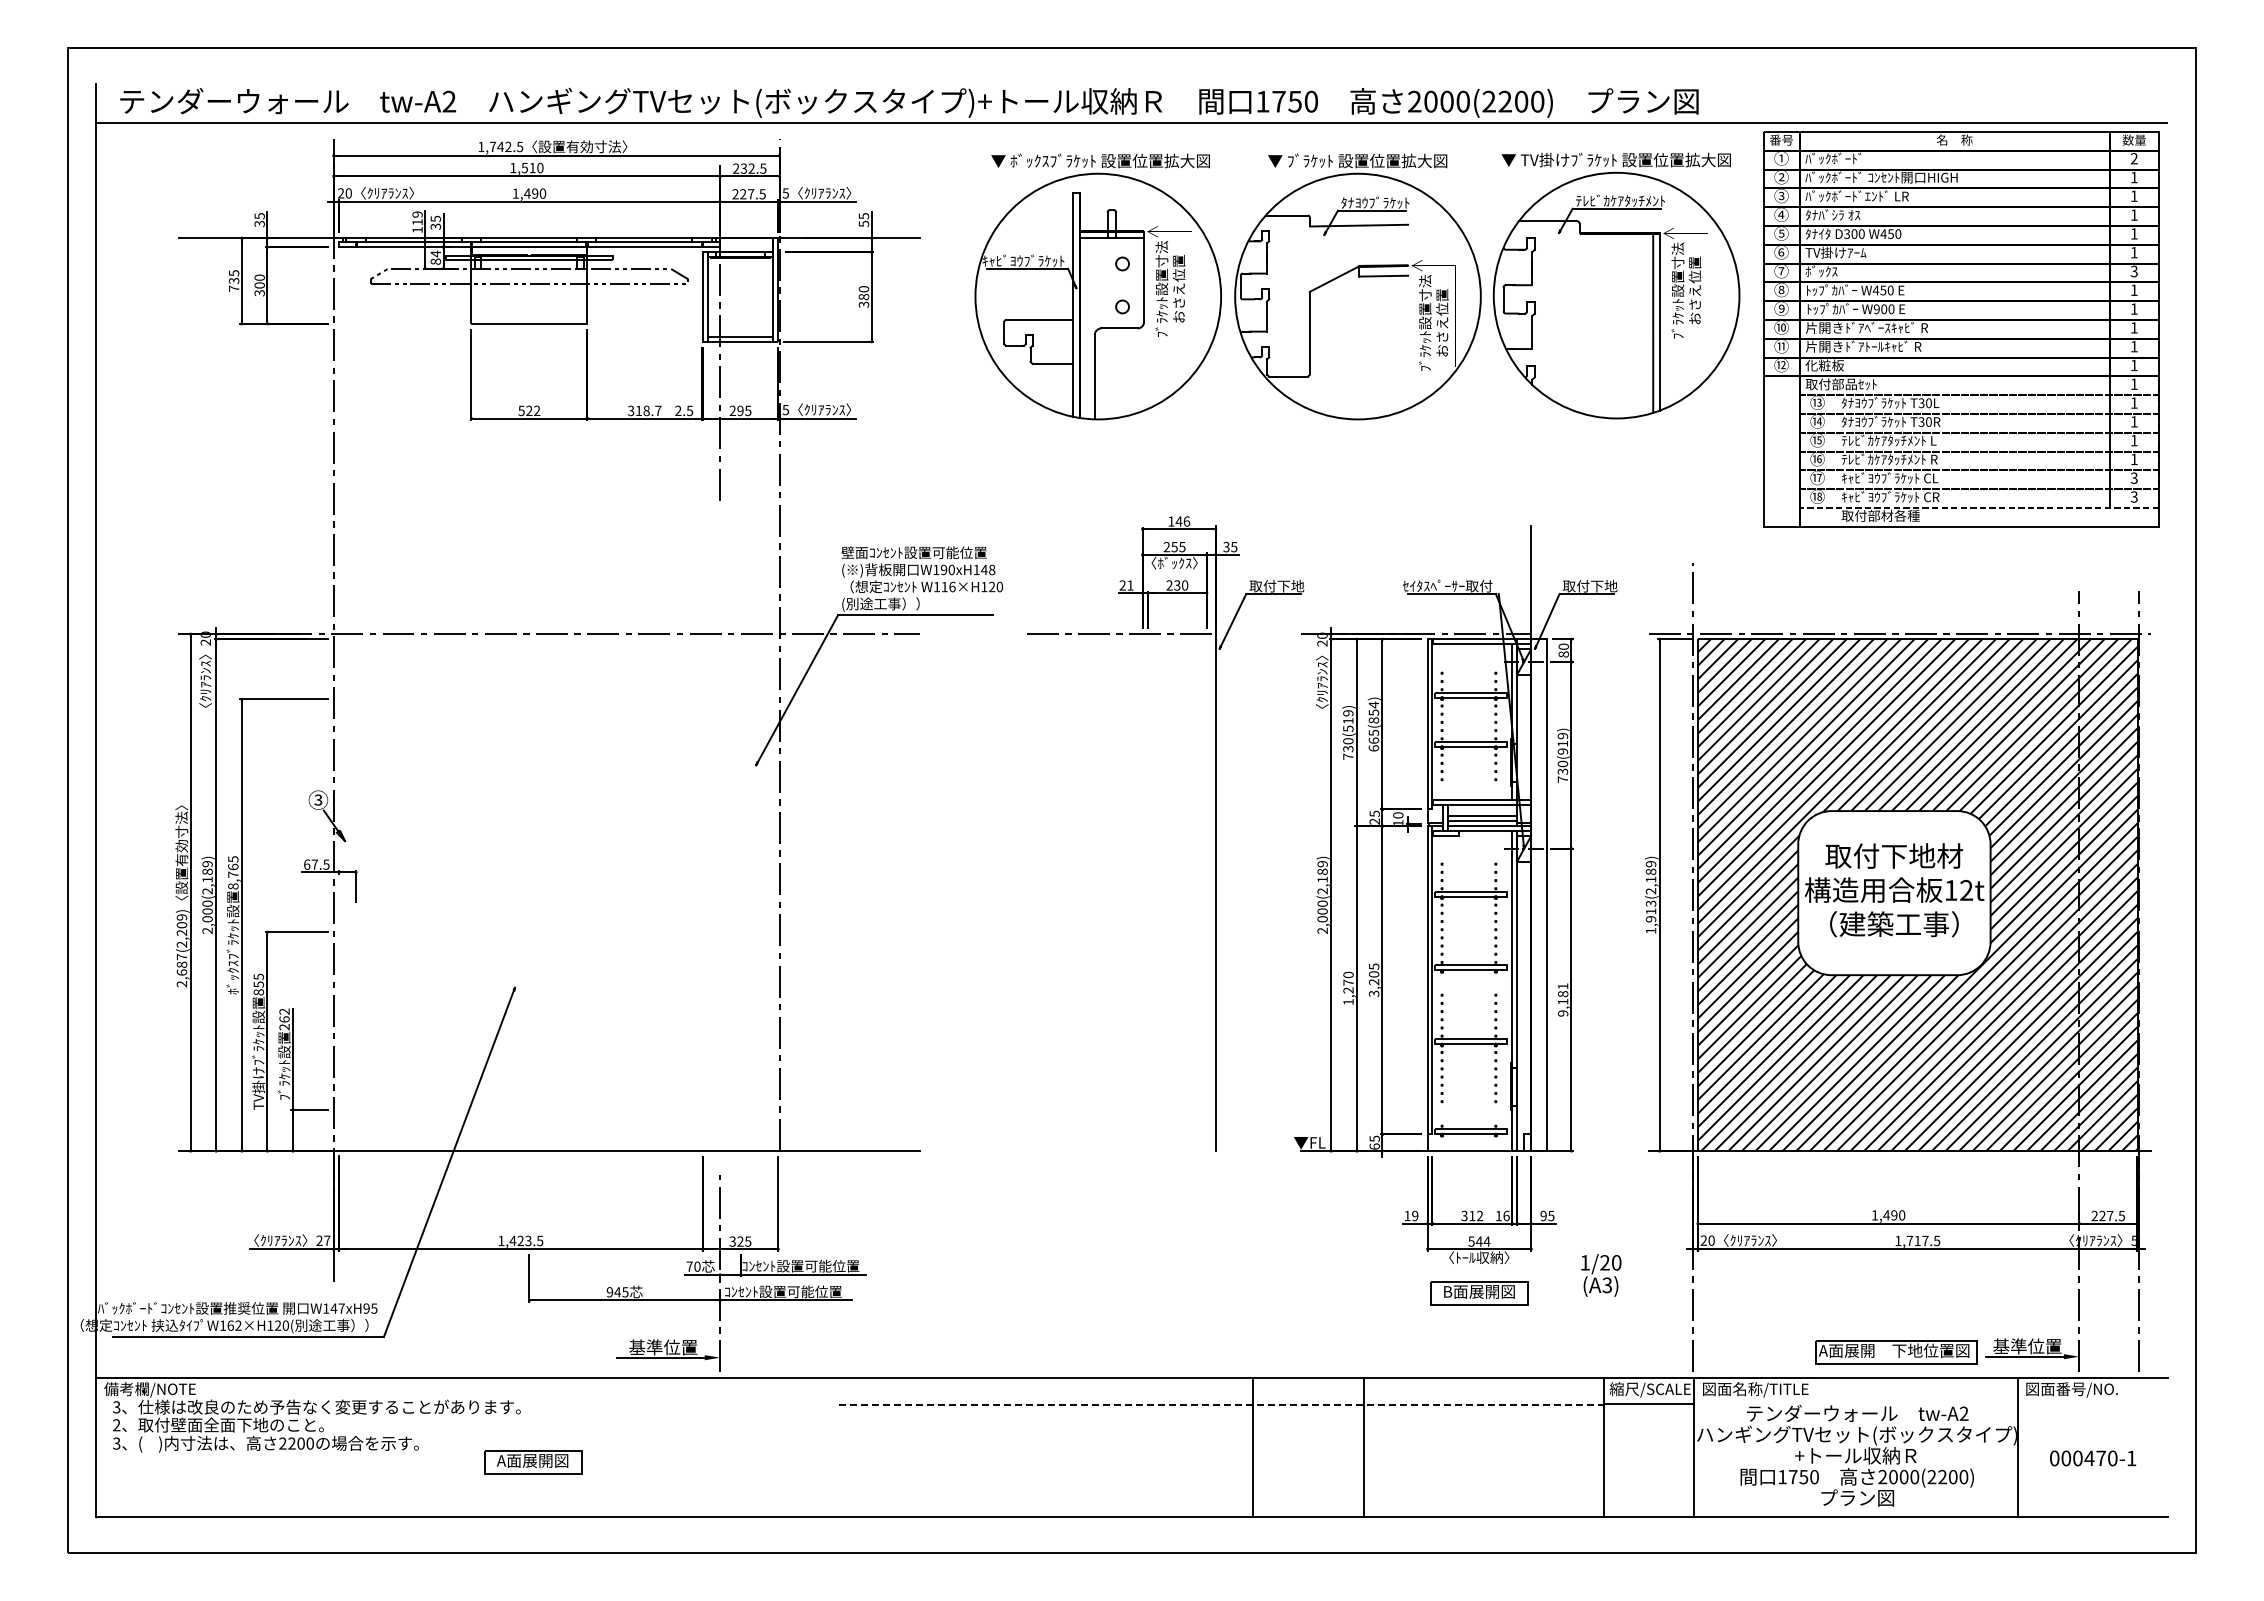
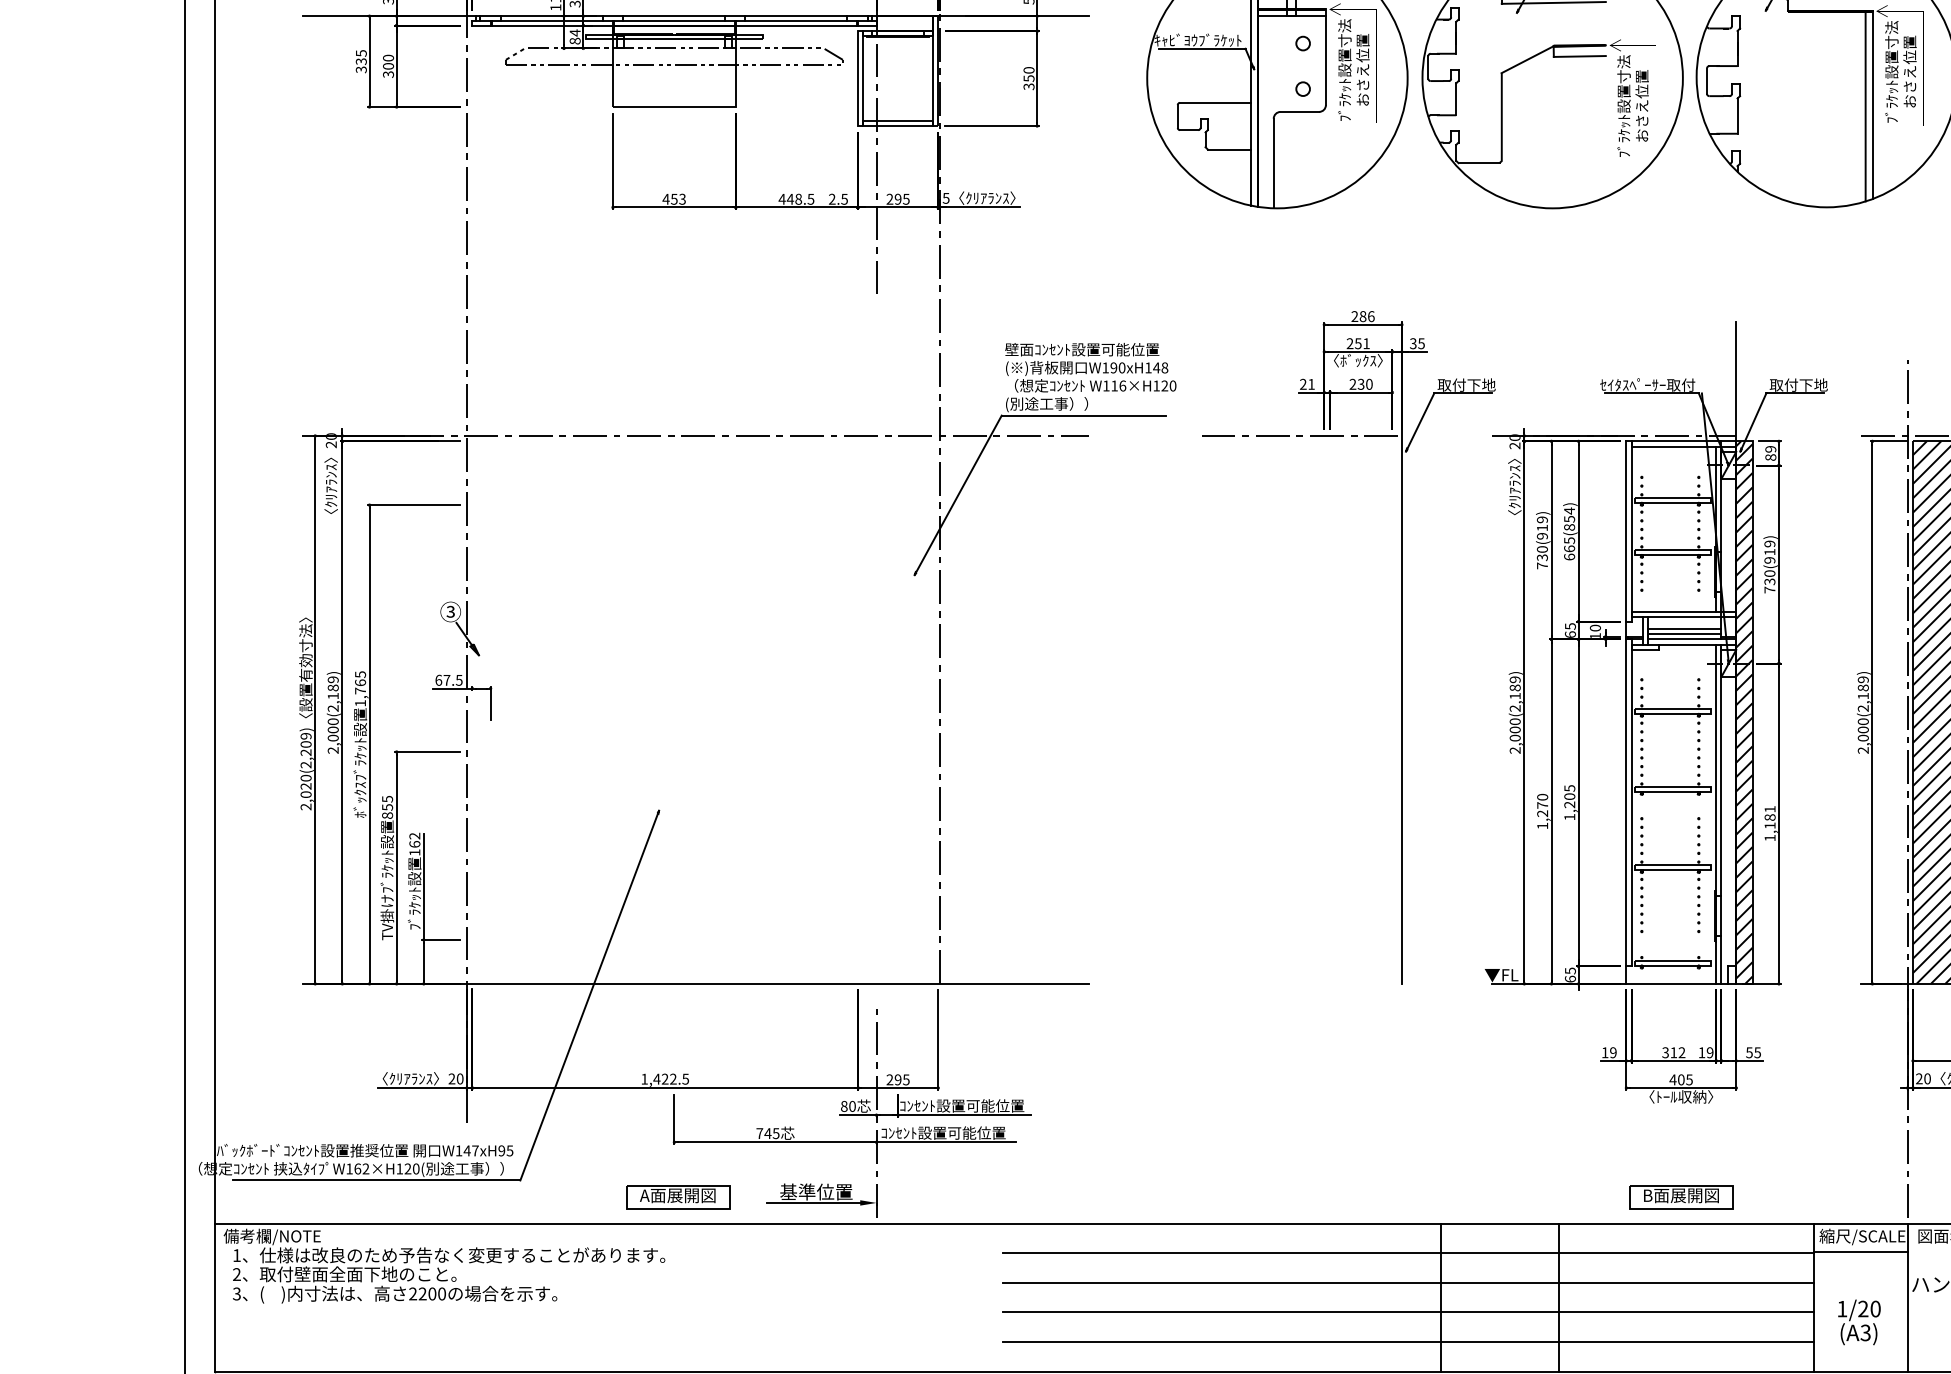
text: (233, 288) -> (360, 69), 735 -> 335
text: (863, 296) -> (1028, 78), 380 -> 350
text: (529, 410) -> (674, 198), 522 -> 453
text: (644, 410) -> (796, 198), 318.7 -> 448.5
text: (1175, 521) -> (1359, 316), 146 -> 286
text: (1182, 547) -> (1366, 344), 255 -> 251
text: (1563, 646) -> (1770, 449), 80 -> 89
text: (1348, 728) -> (1542, 535), 730(519) -> 730(919)
text: (1374, 821) -> (1570, 634), 25 -> 65
text: (233, 886) -> (360, 703), 8,765 -> 1,765
hatch: (1538, 895) -> (1744, 712), added
text: (1650, 916) -> (1862, 735), 1,913(2,189) -> 2,000(2,189)
text: (181, 964) -> (305, 786), 2,687(2,209) -> 2,020(2,209)
text: (1373, 993) -> (1569, 816), 3,205 -> 1,205
text: (1562, 1013) -> (1769, 838), 9,181 -> 1,181
text: (284, 1027) -> (414, 852), 262 -> 162
text: (1506, 1215) -> (1710, 1052), 16 -> 19
text: (1543, 1215) -> (1749, 1052), 95 -> 55
text: (327, 1240) -> (460, 1078), 27 -> 20
text: (528, 1241) -> (673, 1079), 1,423.5 -> 1,422.5
text: (736, 1241) -> (893, 1079), 325 -> 295
text: (1479, 1241) -> (1681, 1079), 544 -> 405
text: (689, 1266) -> (844, 1106), 70 -> 80
text: (1601, 1275) -> (1859, 1322), moved
text: (609, 1292) -> (759, 1133), 945 -> 745
part: (1479, 1293) -> (1681, 1197), moved
line: (1221, 1405) -> (1408, 1253), dashed -> solid
text: (116, 1407) -> (236, 1255), 3 -> 1
line: (1221, 1433) -> (1408, 1283), added
line: (1221, 1461) -> (1408, 1312), added
part: (533, 1462) -> (678, 1197), moved
line: (1221, 1489) -> (1408, 1342), added

